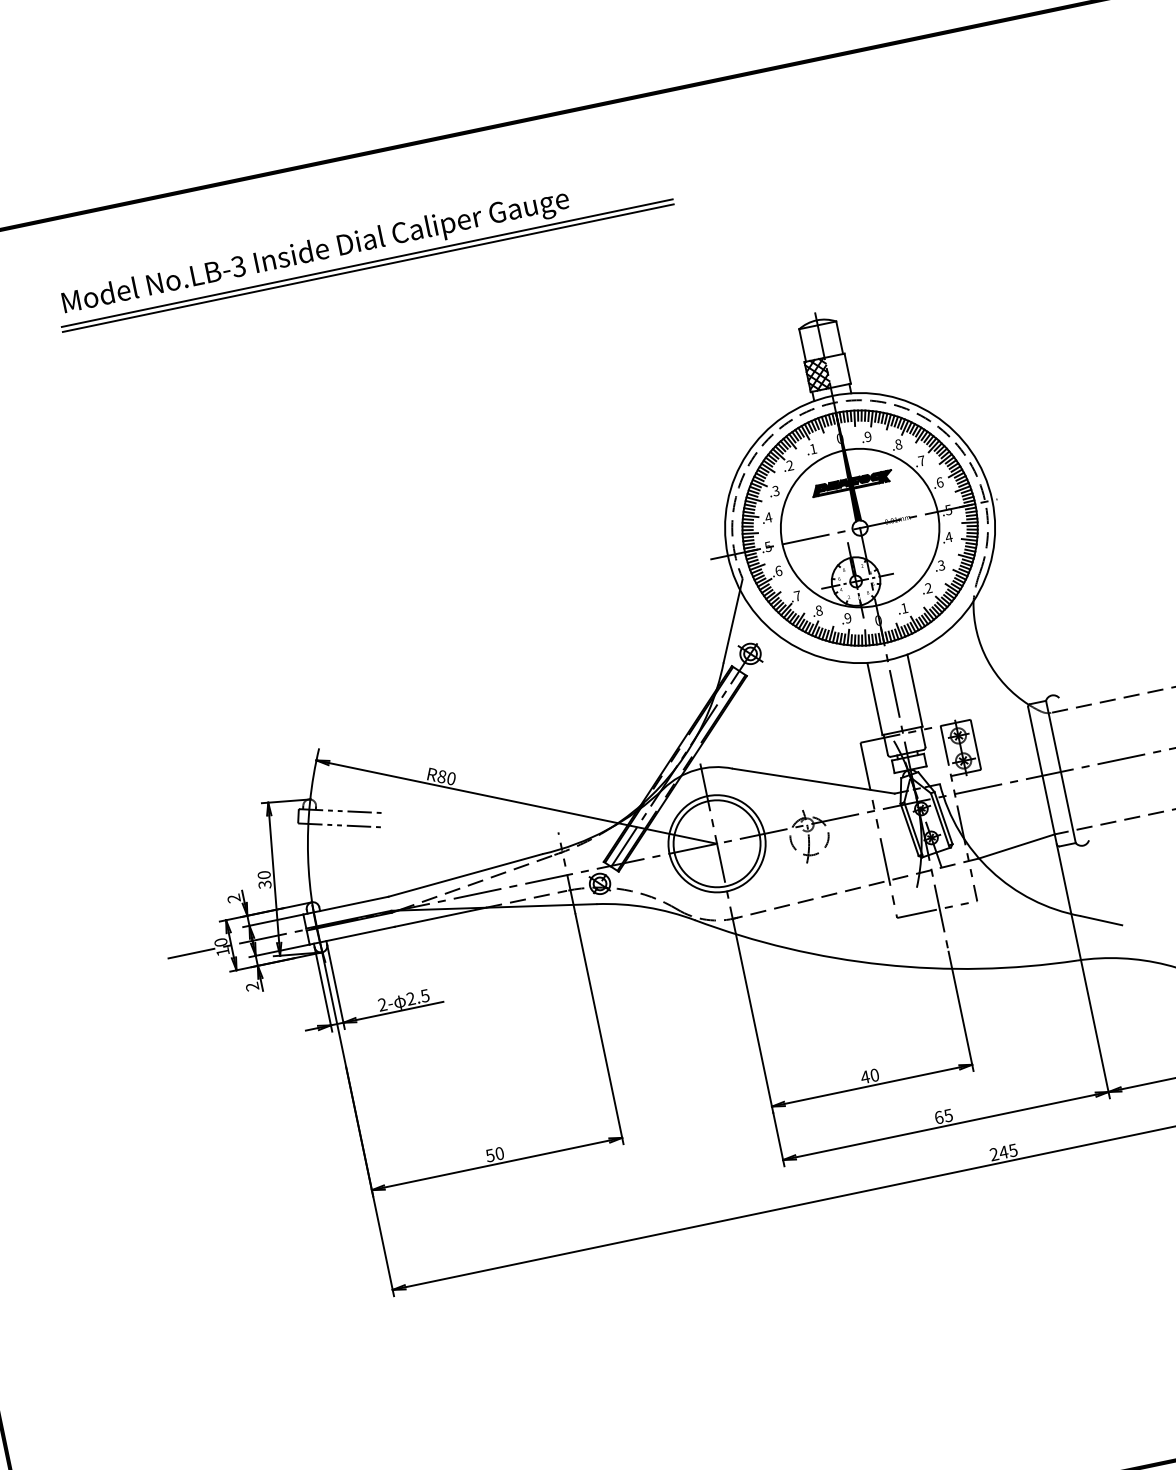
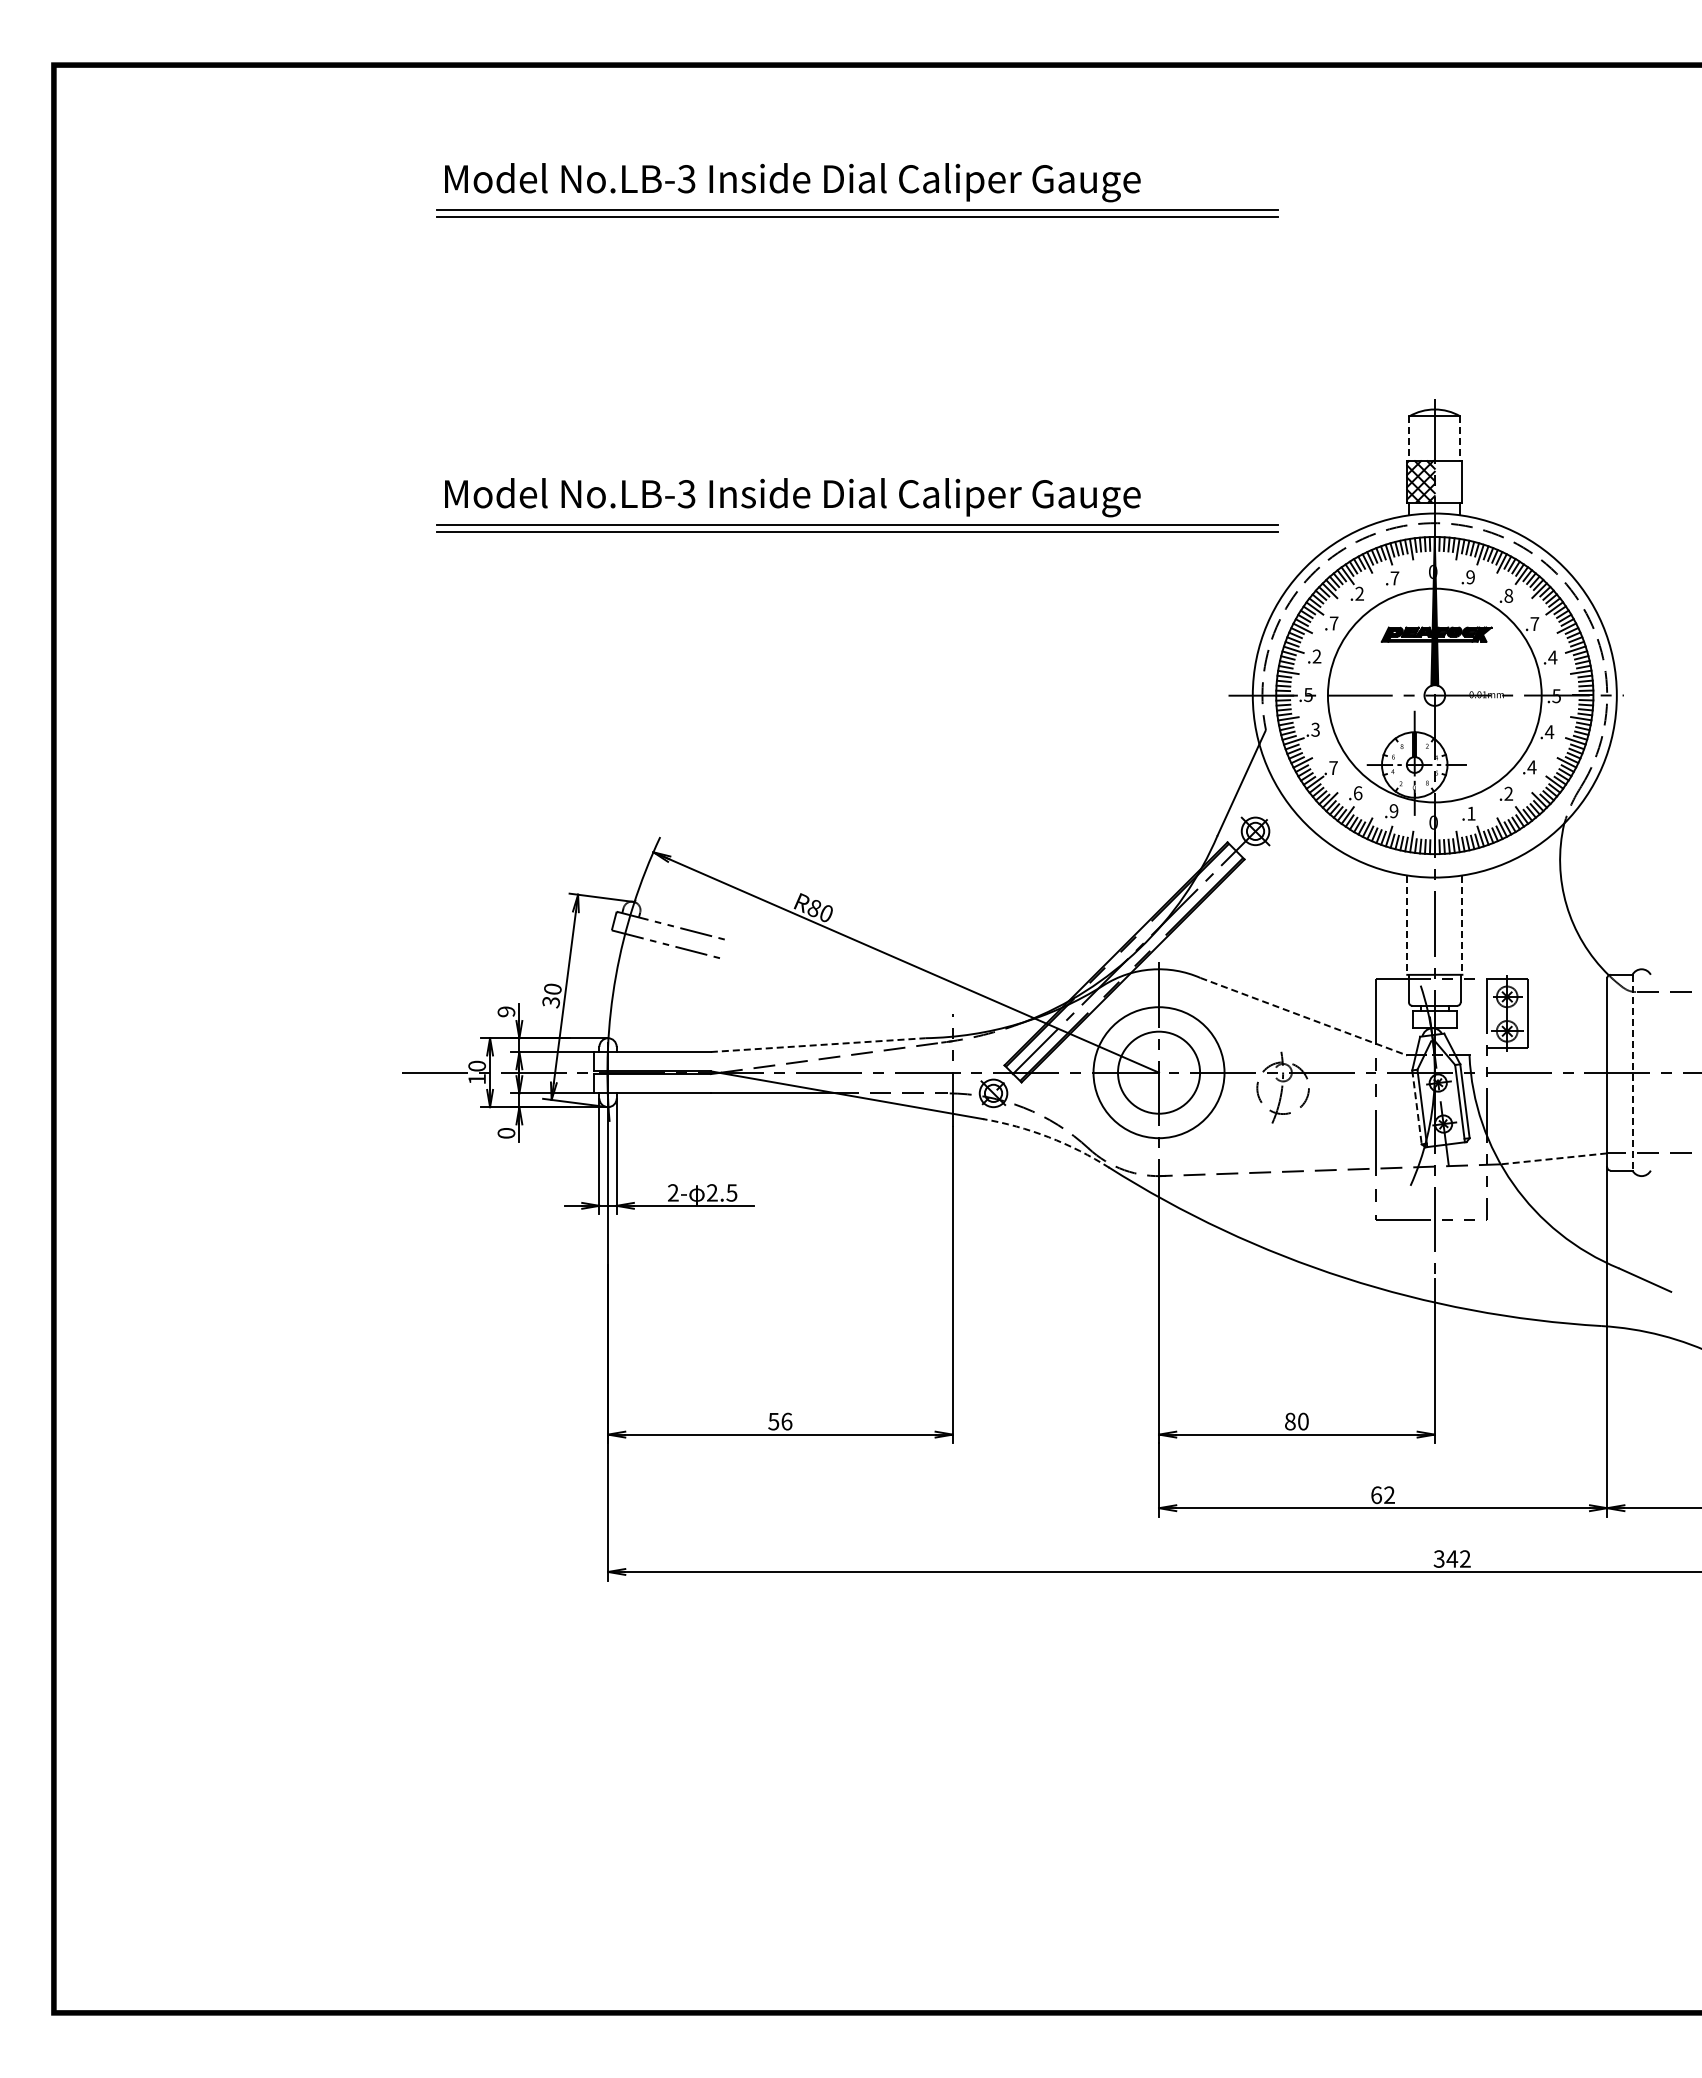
line: (839, 338) -> (1460, 439), solid -> dashed
line: (802, 346) -> (1409, 439), solid -> dashed
text: (813, 449) -> (1394, 578), .1 -> .7
part: (412, 477) -> (857, 505), added
text: (939, 482) -> (1552, 657), .6 -> .4
text: (775, 491) -> (1333, 623), .3 -> .7
text: (768, 517) -> (1316, 656), .4 -> .2
text: (941, 565) -> (1531, 767), .3 -> .4
text: (778, 570) -> (1315, 729), .6 -> .3
text: (818, 610) -> (1357, 793), .8 -> .6
line: (915, 690) -> (1462, 925), solid -> dashed
line: (875, 699) -> (1407, 925), solid -> dashed
line: (1060, 771) -> (1632, 1072), solid -> dashed
line: (814, 780) -> (1304, 1016), solid -> dashed
line: (910, 829) -> (1417, 1107), solid -> dashed
circle: (716, 843) -> (1158, 1072), size x0.7
line: (1016, 846) -> (1553, 1158), solid -> dashed
line: (465, 875) -> (818, 1045), solid -> dashed
text: (233, 898) -> (506, 1011), 2 -> 9
arc: (646, 907) -> (1048, 1137), solid -> dashed
text: (252, 986) -> (506, 1133), 2 -> 0
text: (865, 1077) -> (1290, 1421), 40 -> 80
text: (948, 1115) -> (1389, 1495), 65 -> 62
text: (1003, 1152) -> (1451, 1558), 245 -> 342
text: (499, 1153) -> (786, 1421), 50 -> 56

